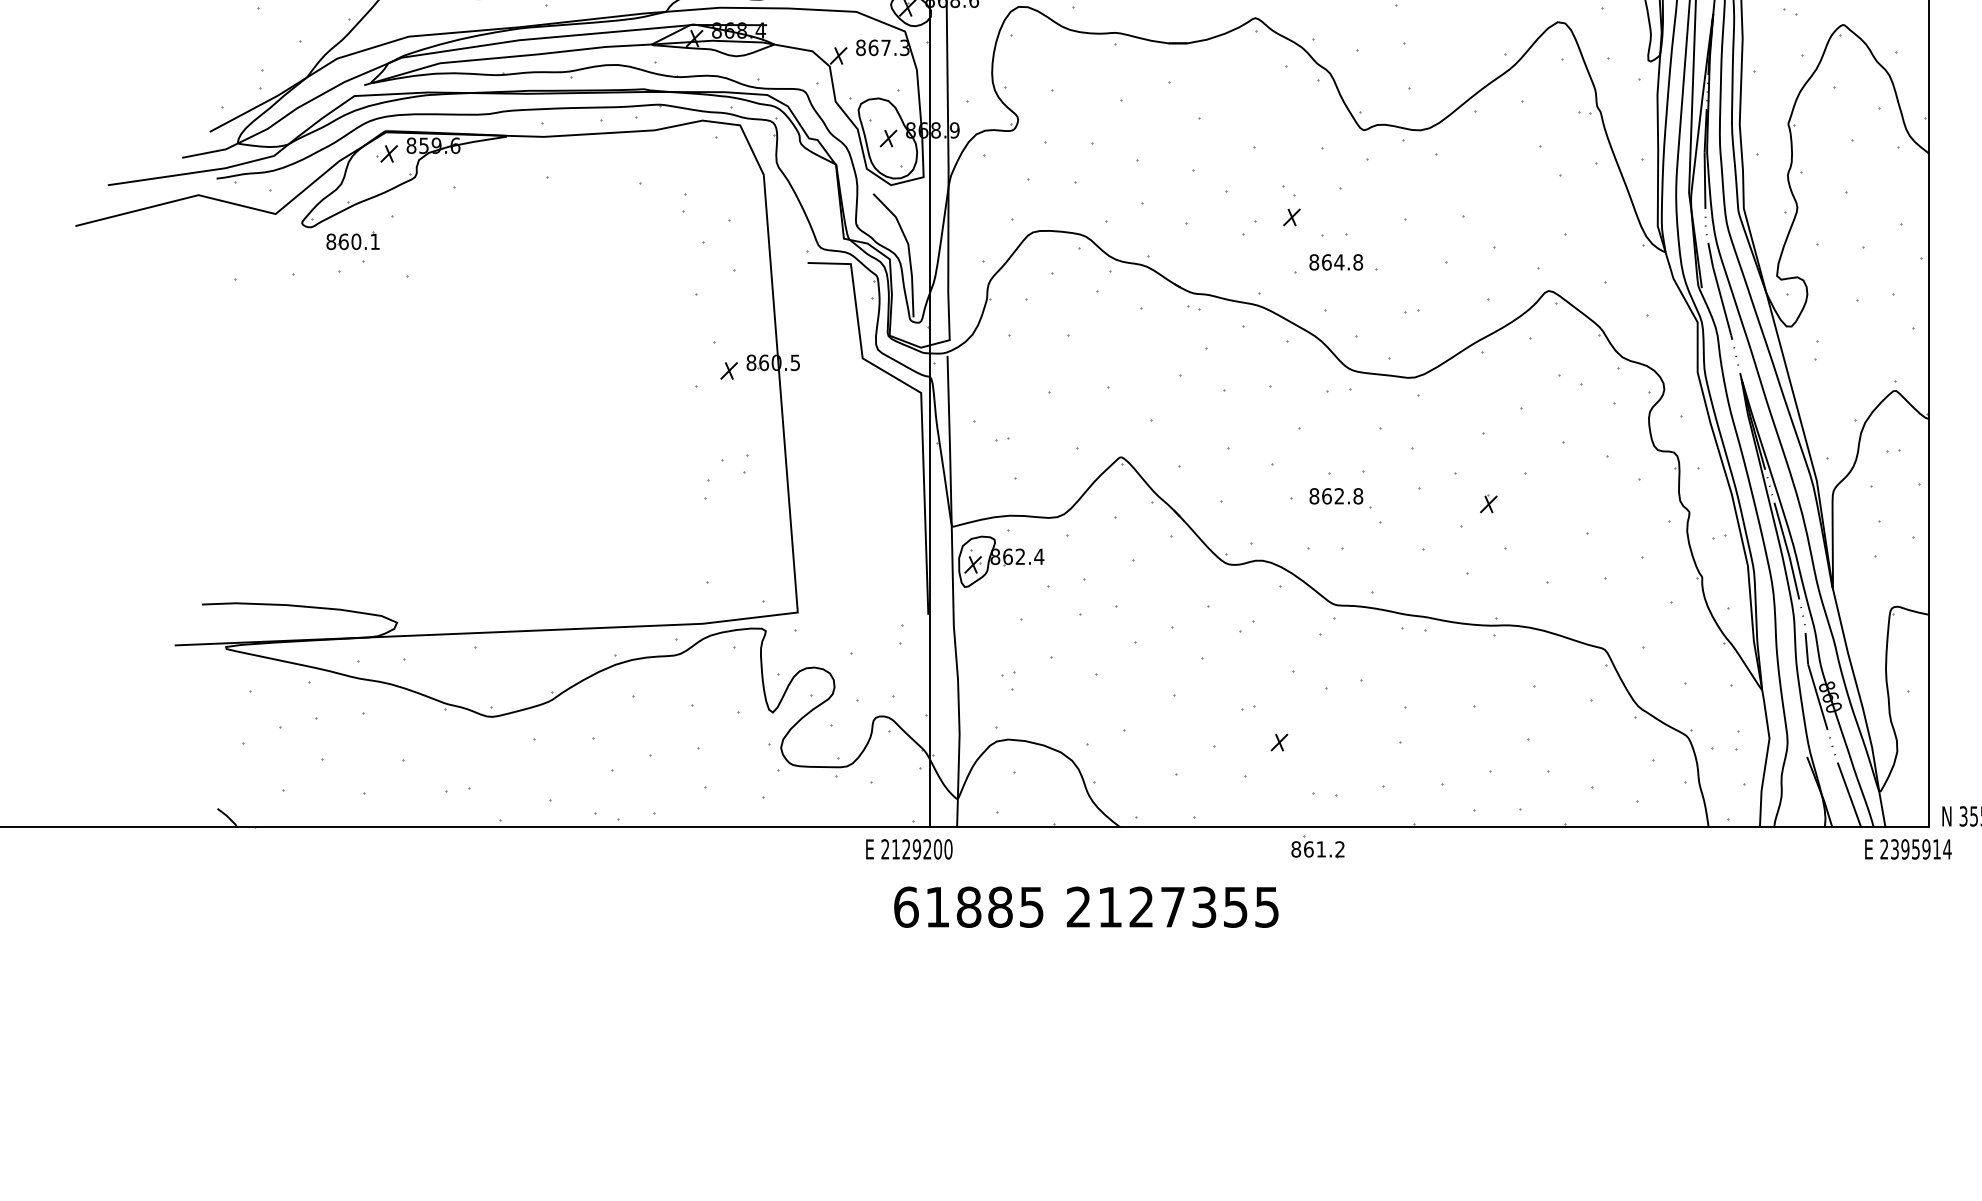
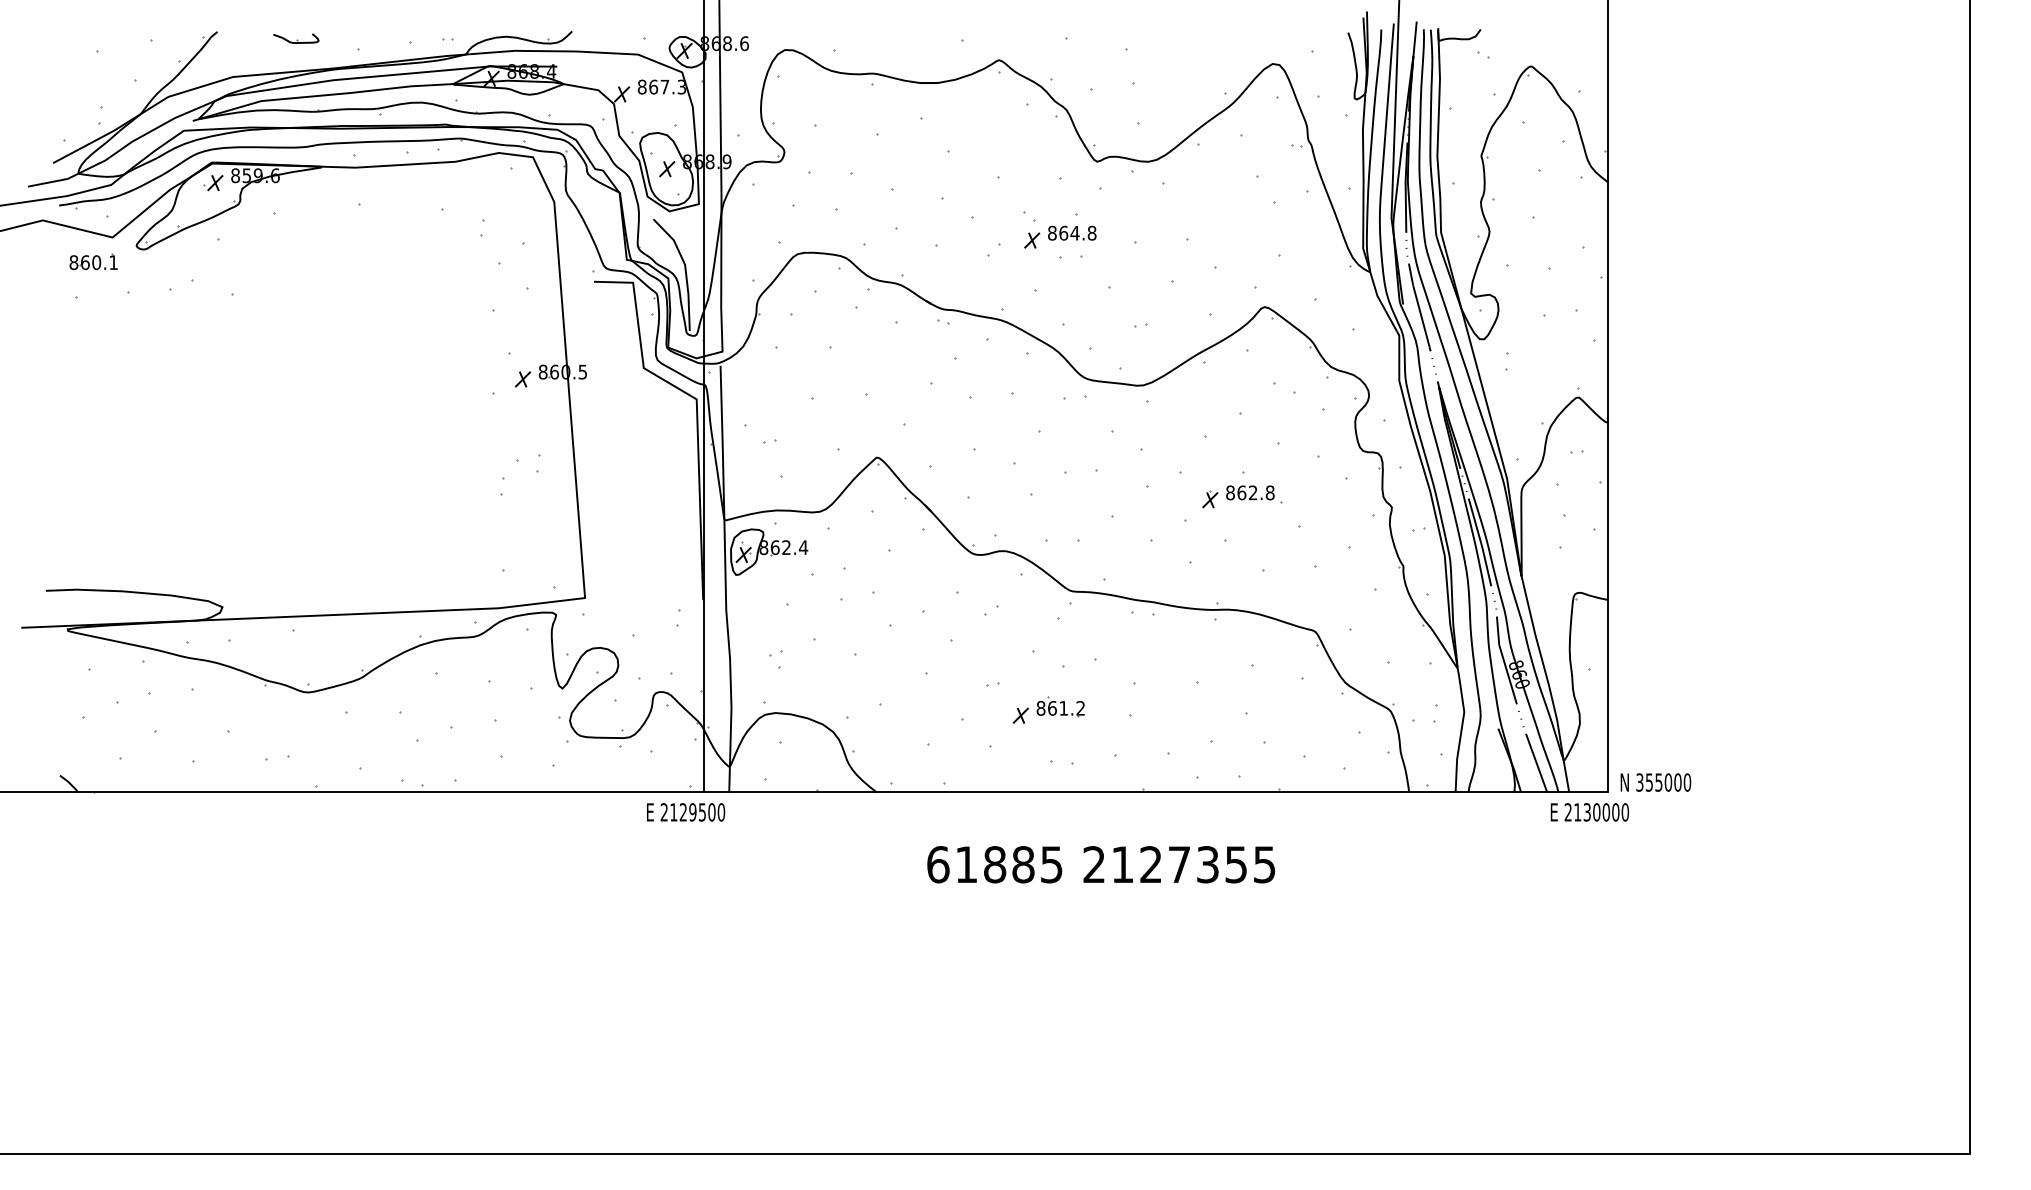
part: (352, 240) -> (93, 261), moved
text: (1336, 261) -> (1072, 232), moved
part: (1340, 498) -> (1254, 494), moved
part: (1317, 847) -> (1060, 706), moved
text: (926, 849) -> (701, 812), 2129200 -> 2129500
text: (1921, 849) -> (1601, 812), 2395914 -> 2130000
text: (1085, 907) -> (1100, 864), moved

